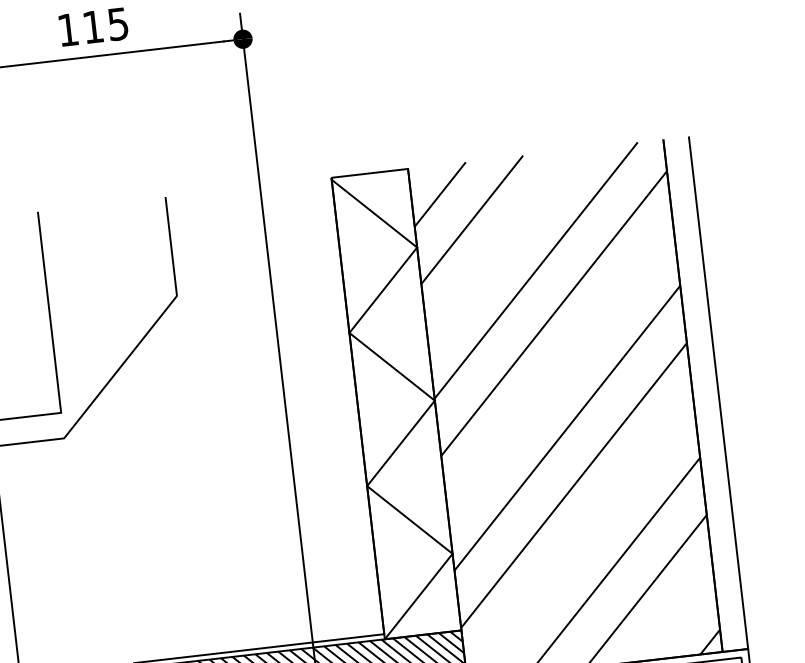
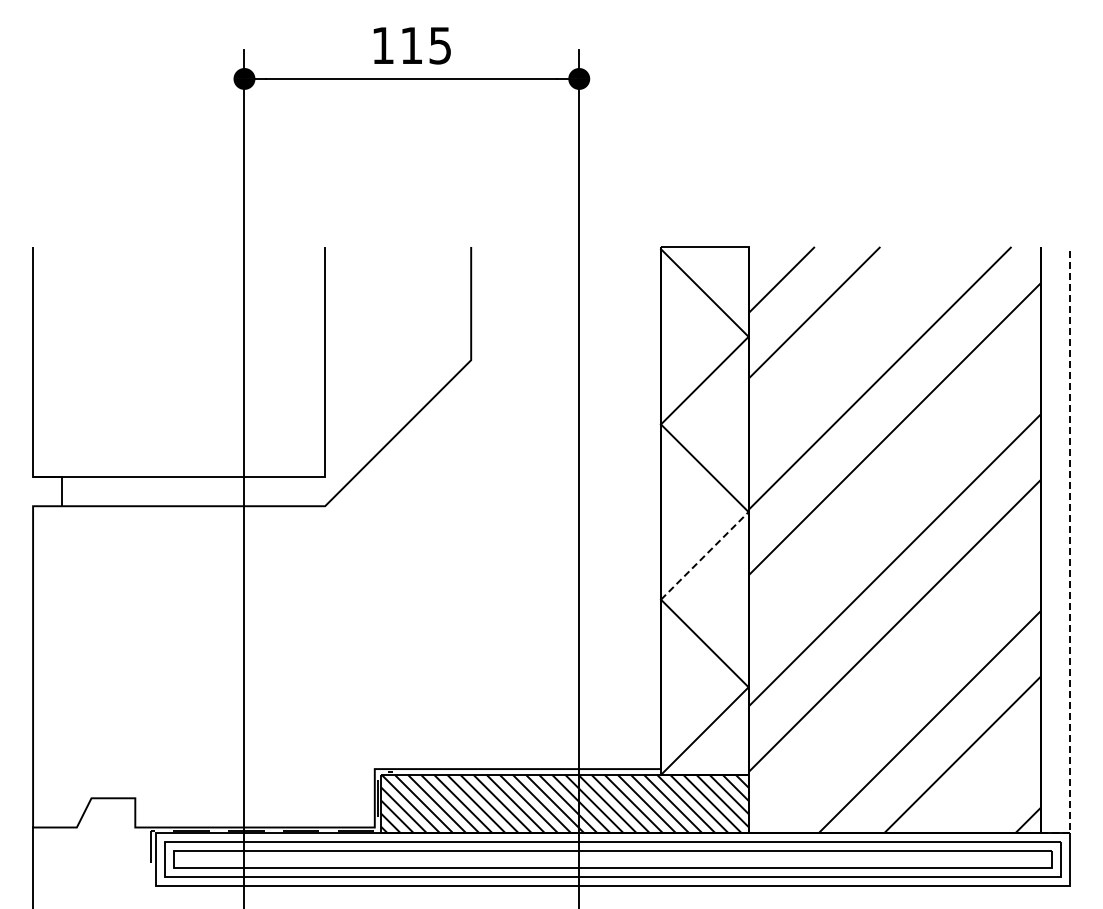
line: (719, 406) -> (1069, 555), solid -> dashed
line: (400, 443) -> (704, 555), solid -> dashed

